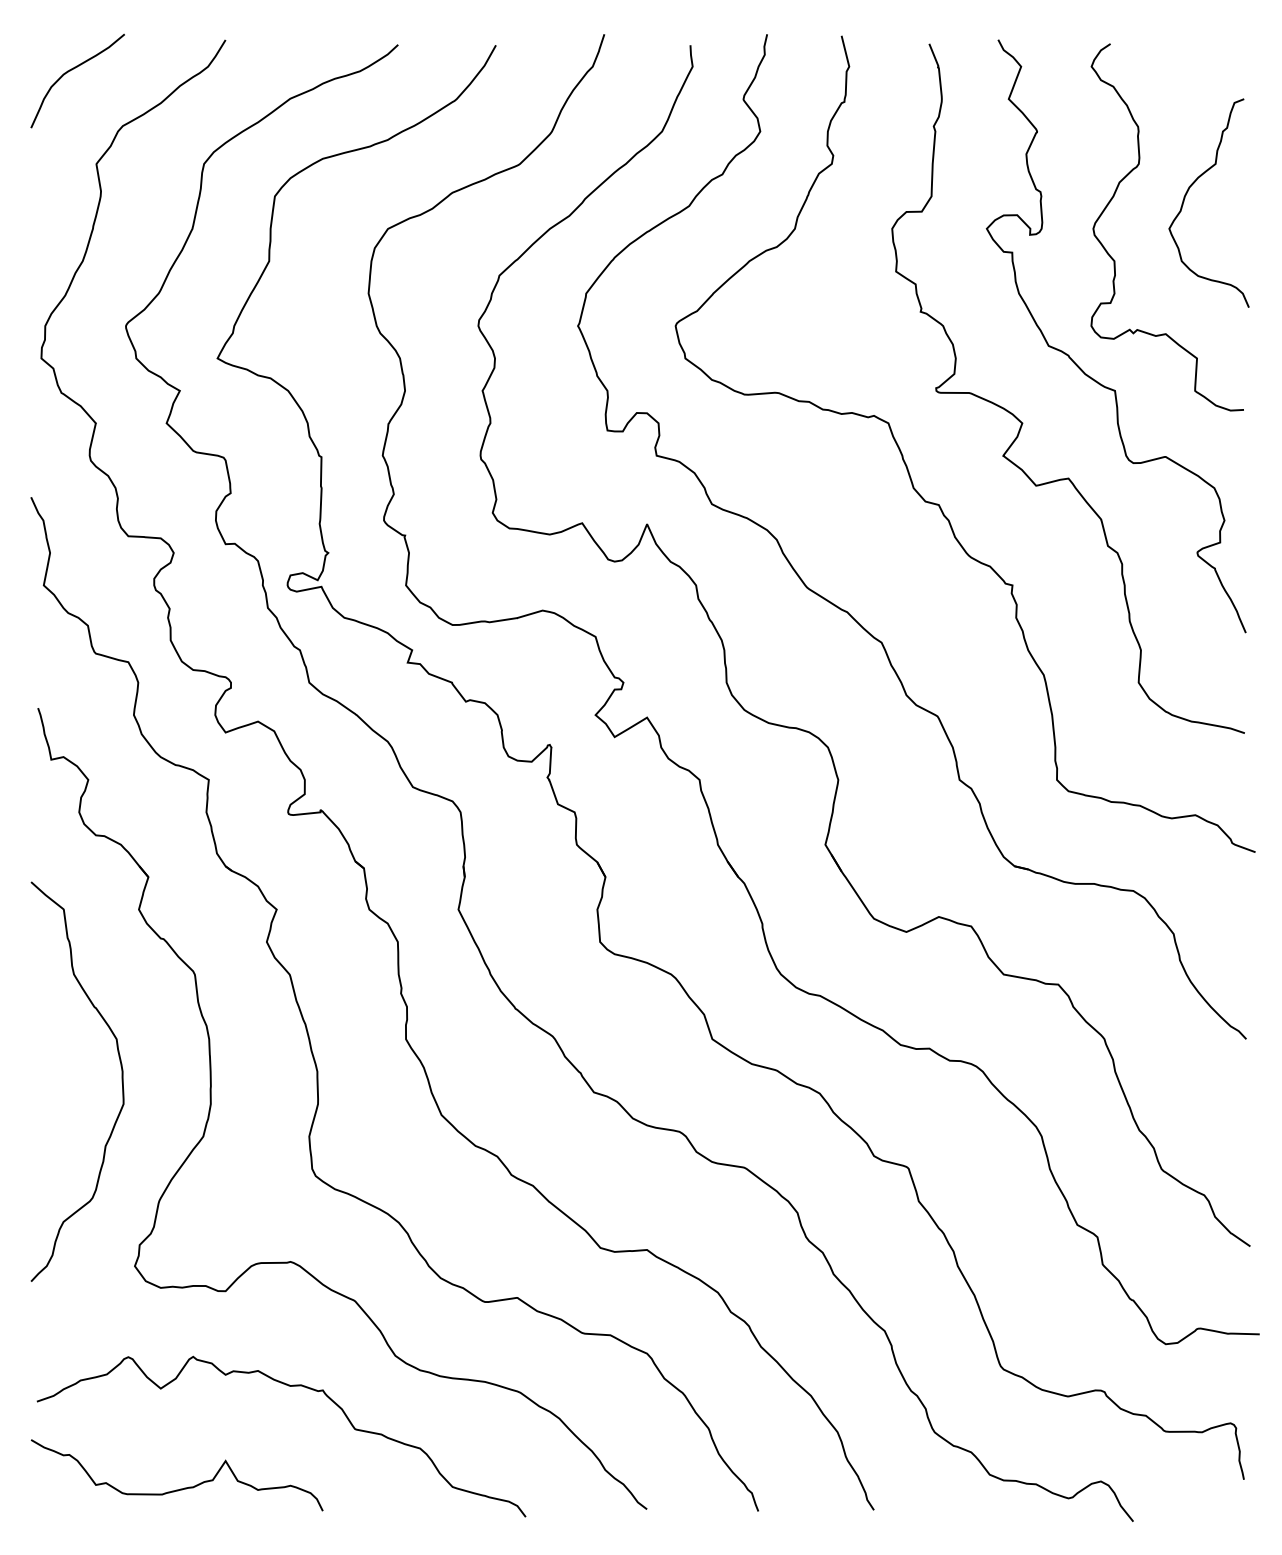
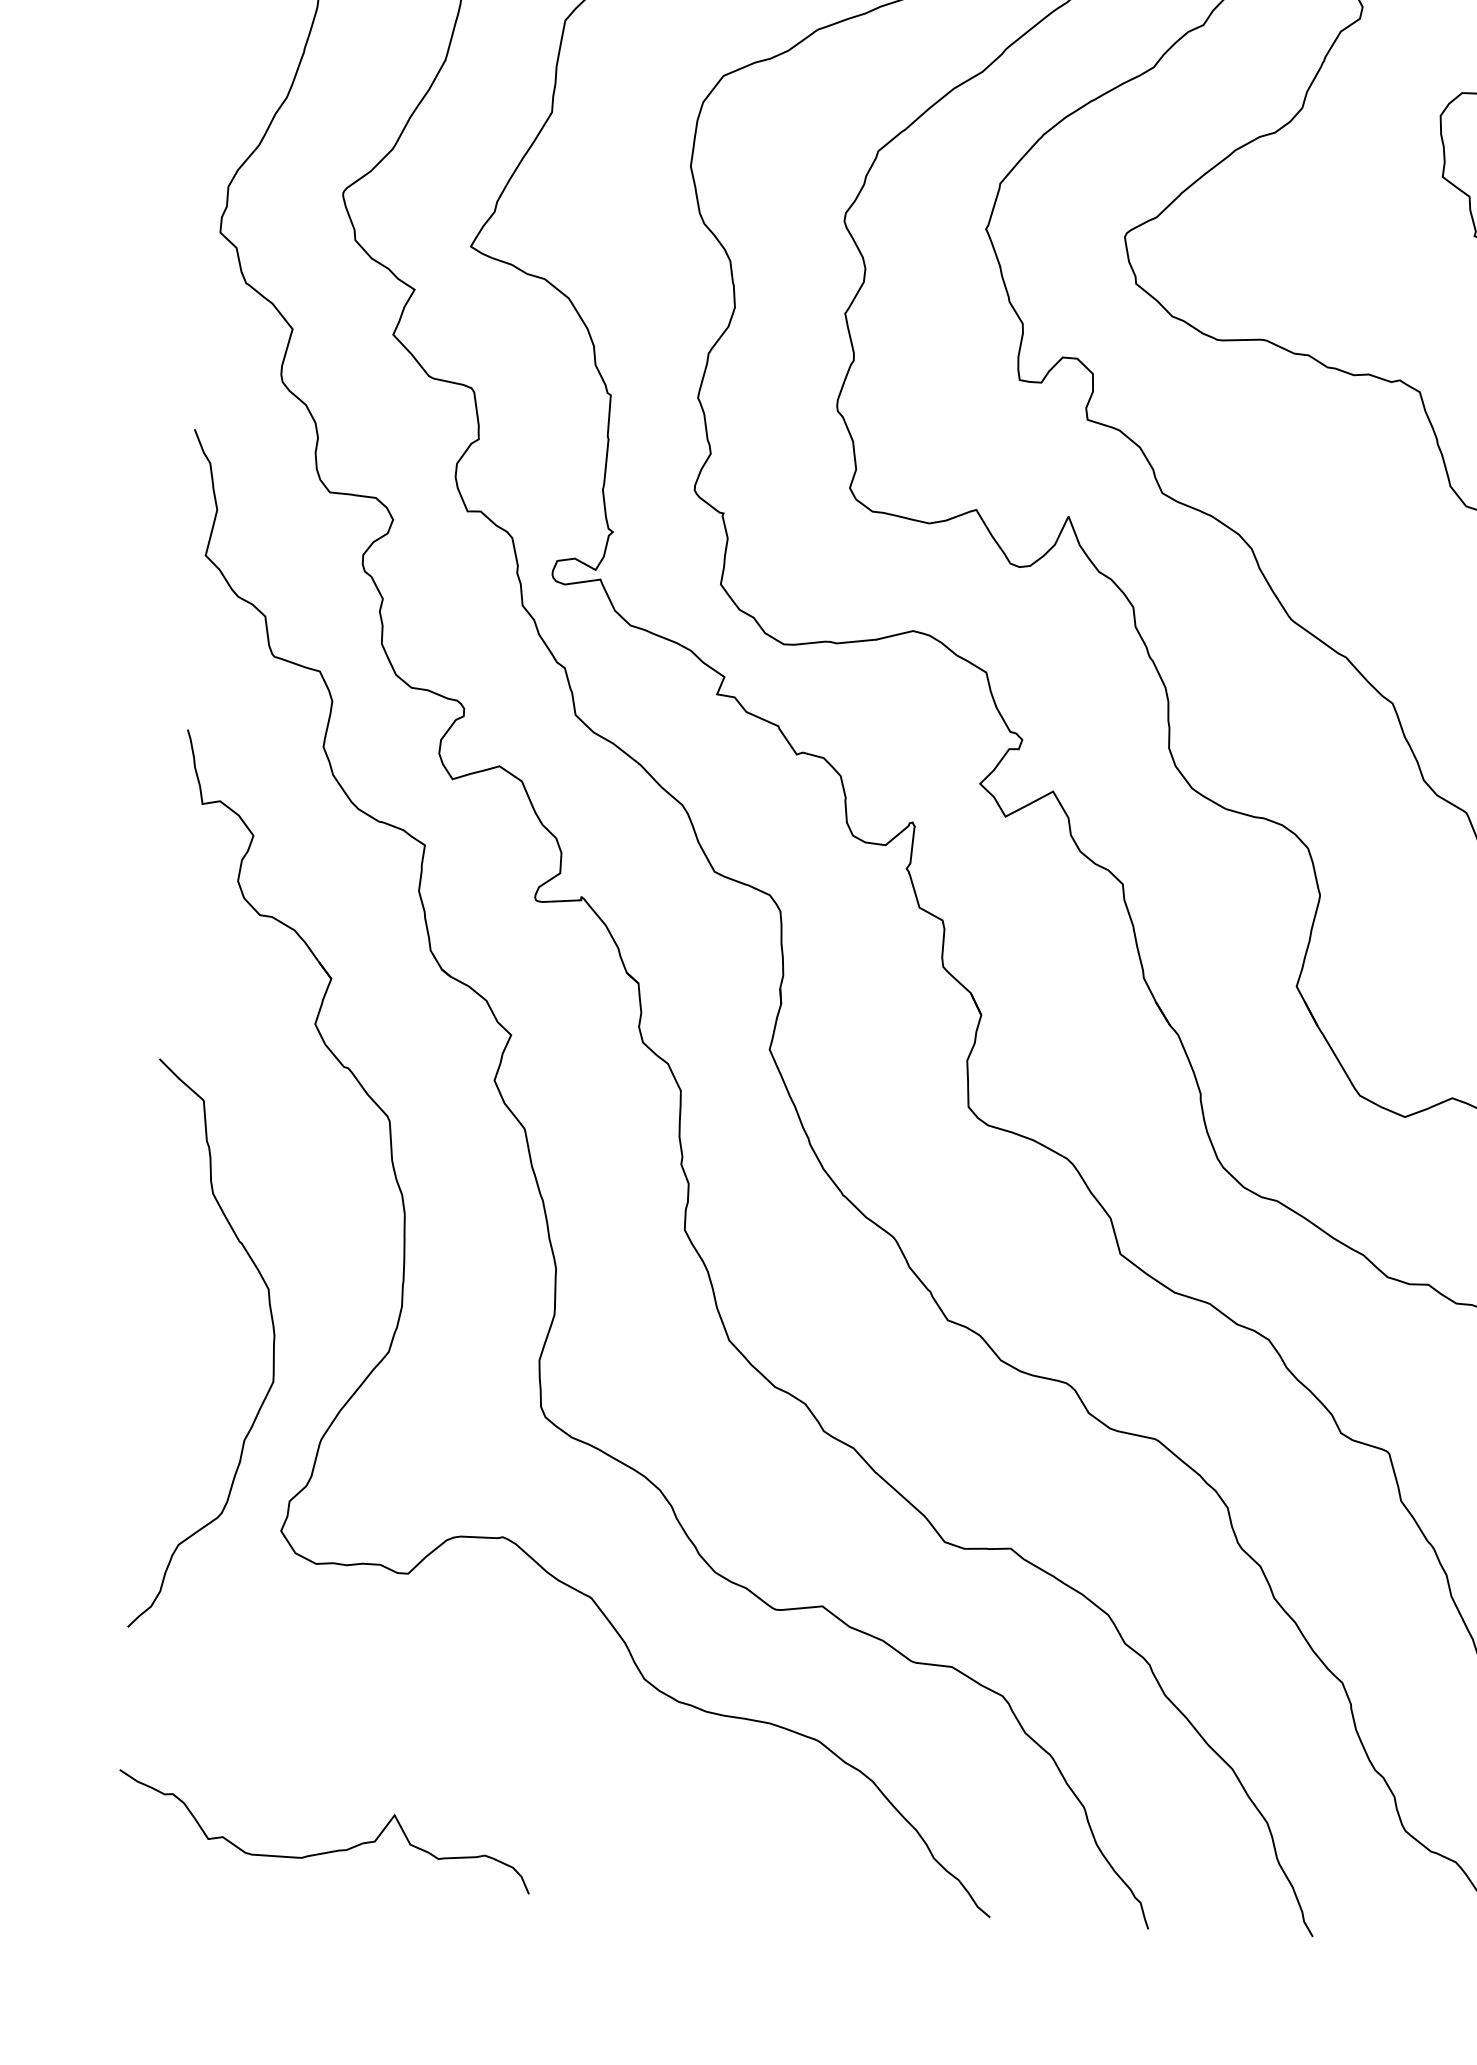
curve: (121, 1081) -> (272, 1349), moved
curve: (288, 1386) -> (489, 1714), removed

